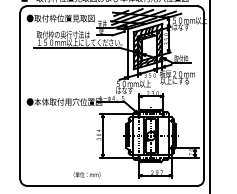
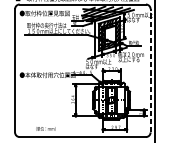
line: (203, 95) -> (150, 70), solid -> dashed
text: (86, 174) -> (45, 128), moved

